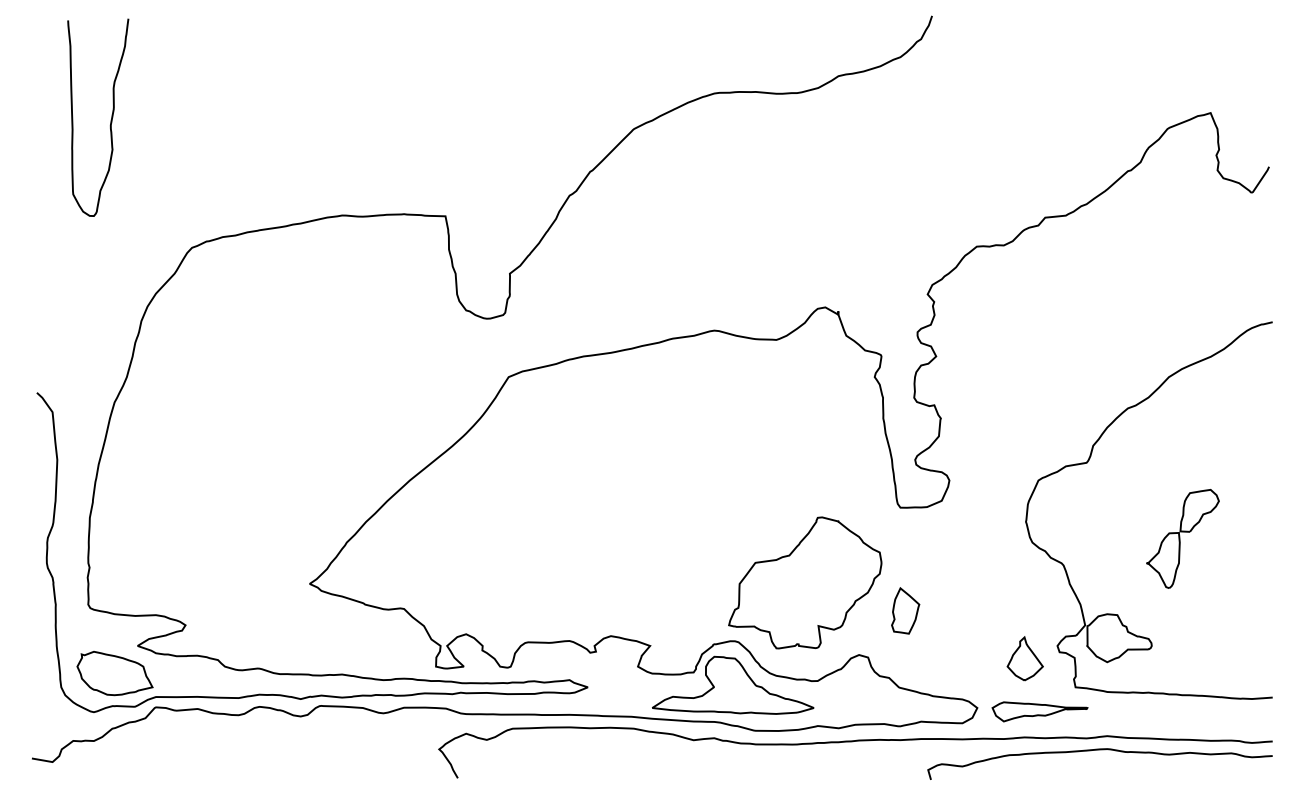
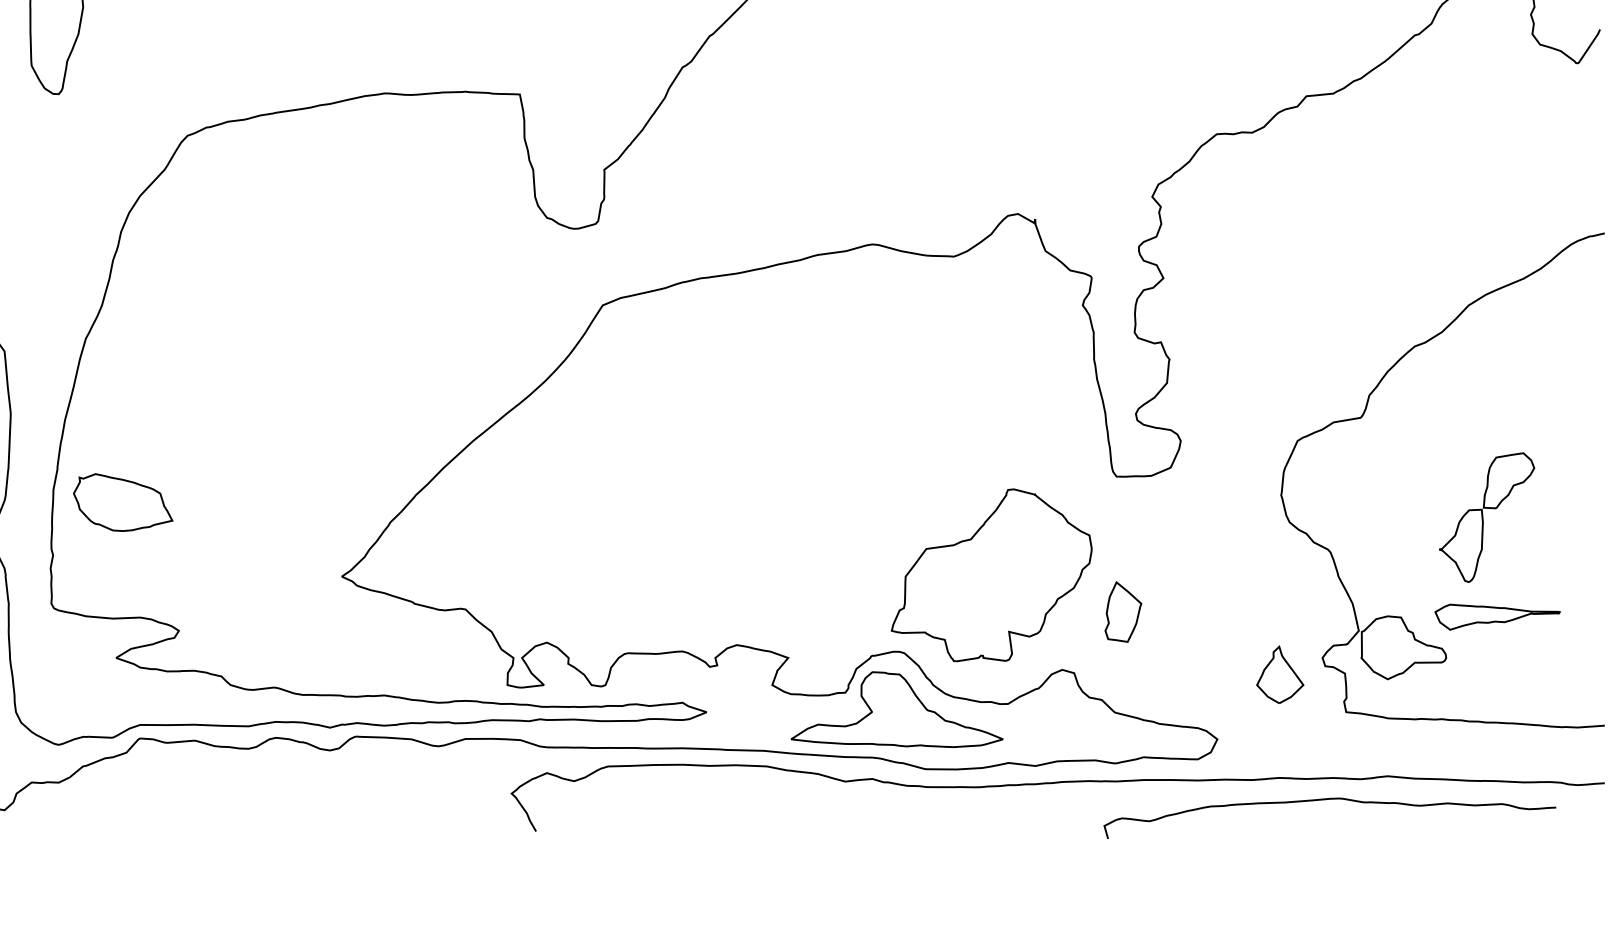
part: (114, 673) -> (122, 502), moved
part: (1039, 711) -> (1496, 616), moved
curve: (1099, 750) -> (1329, 800), moved

